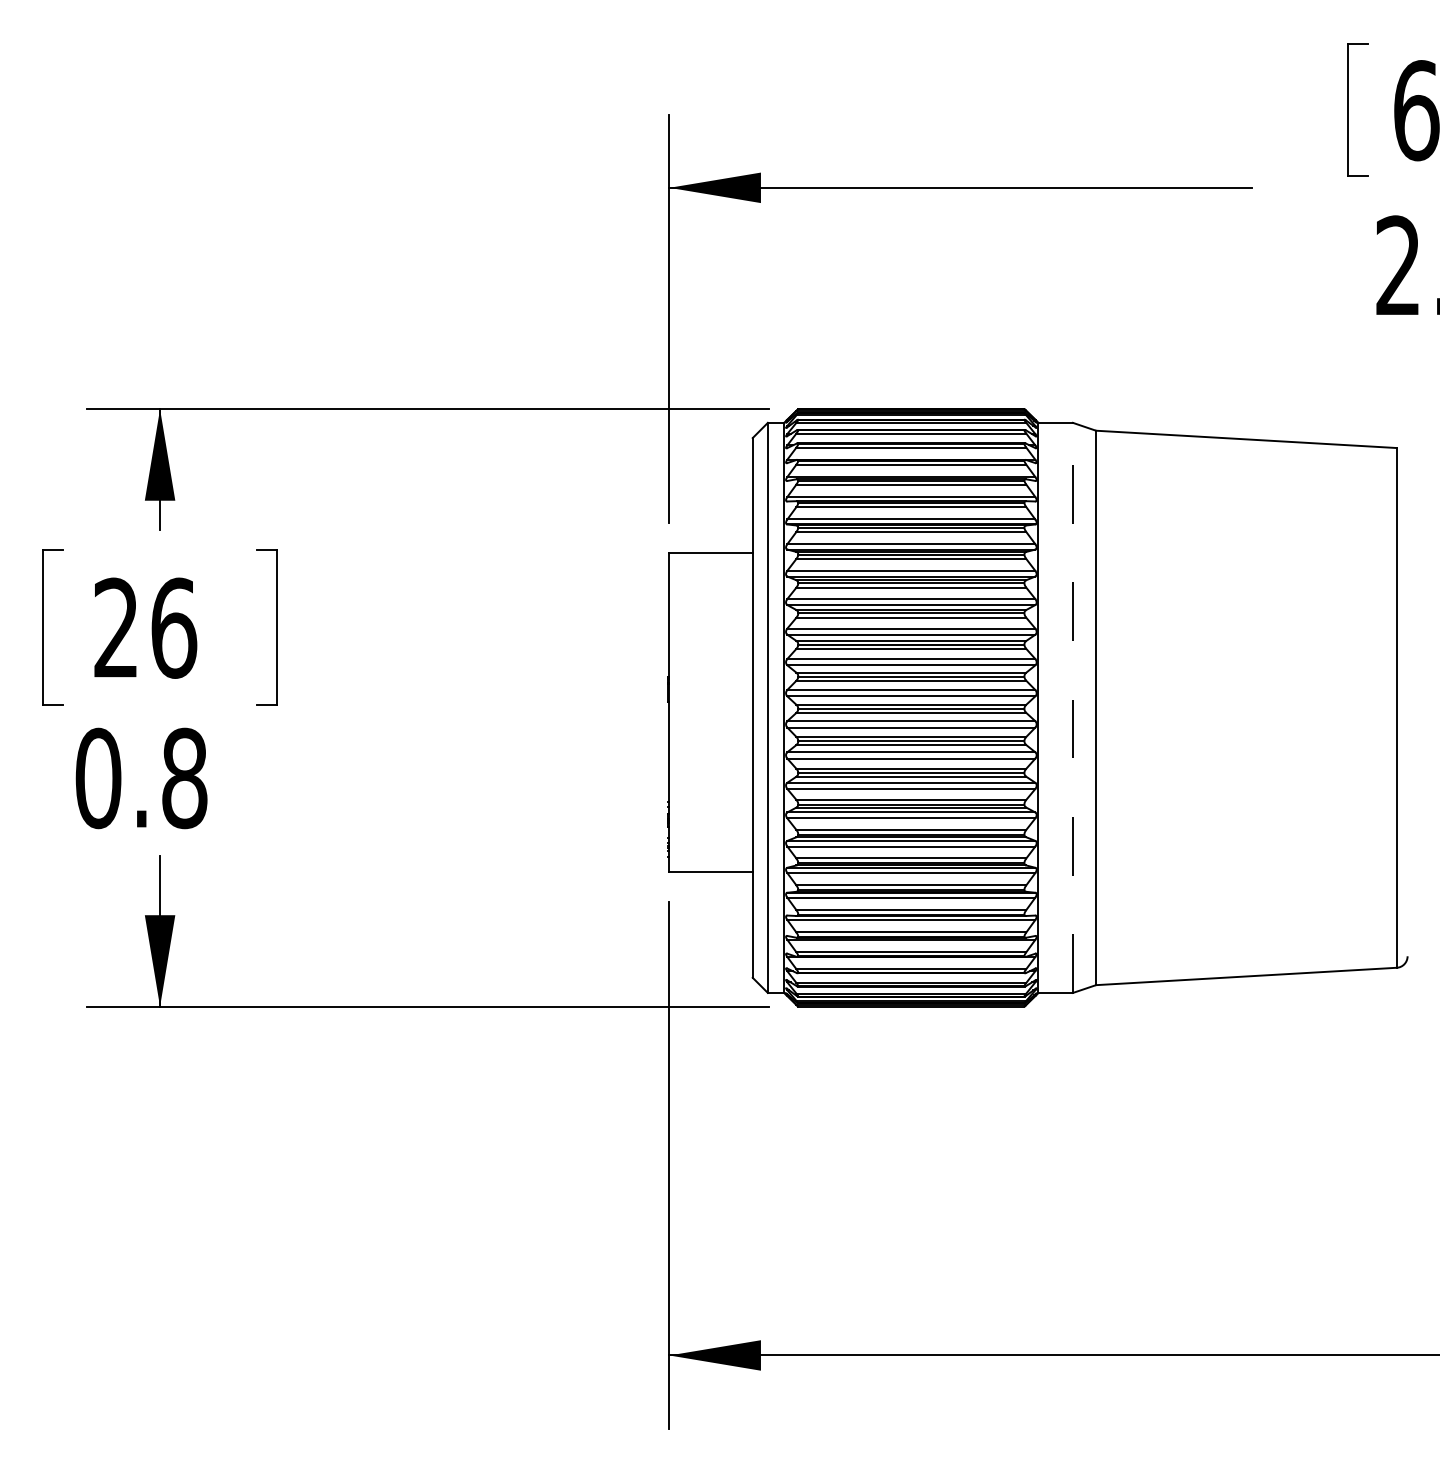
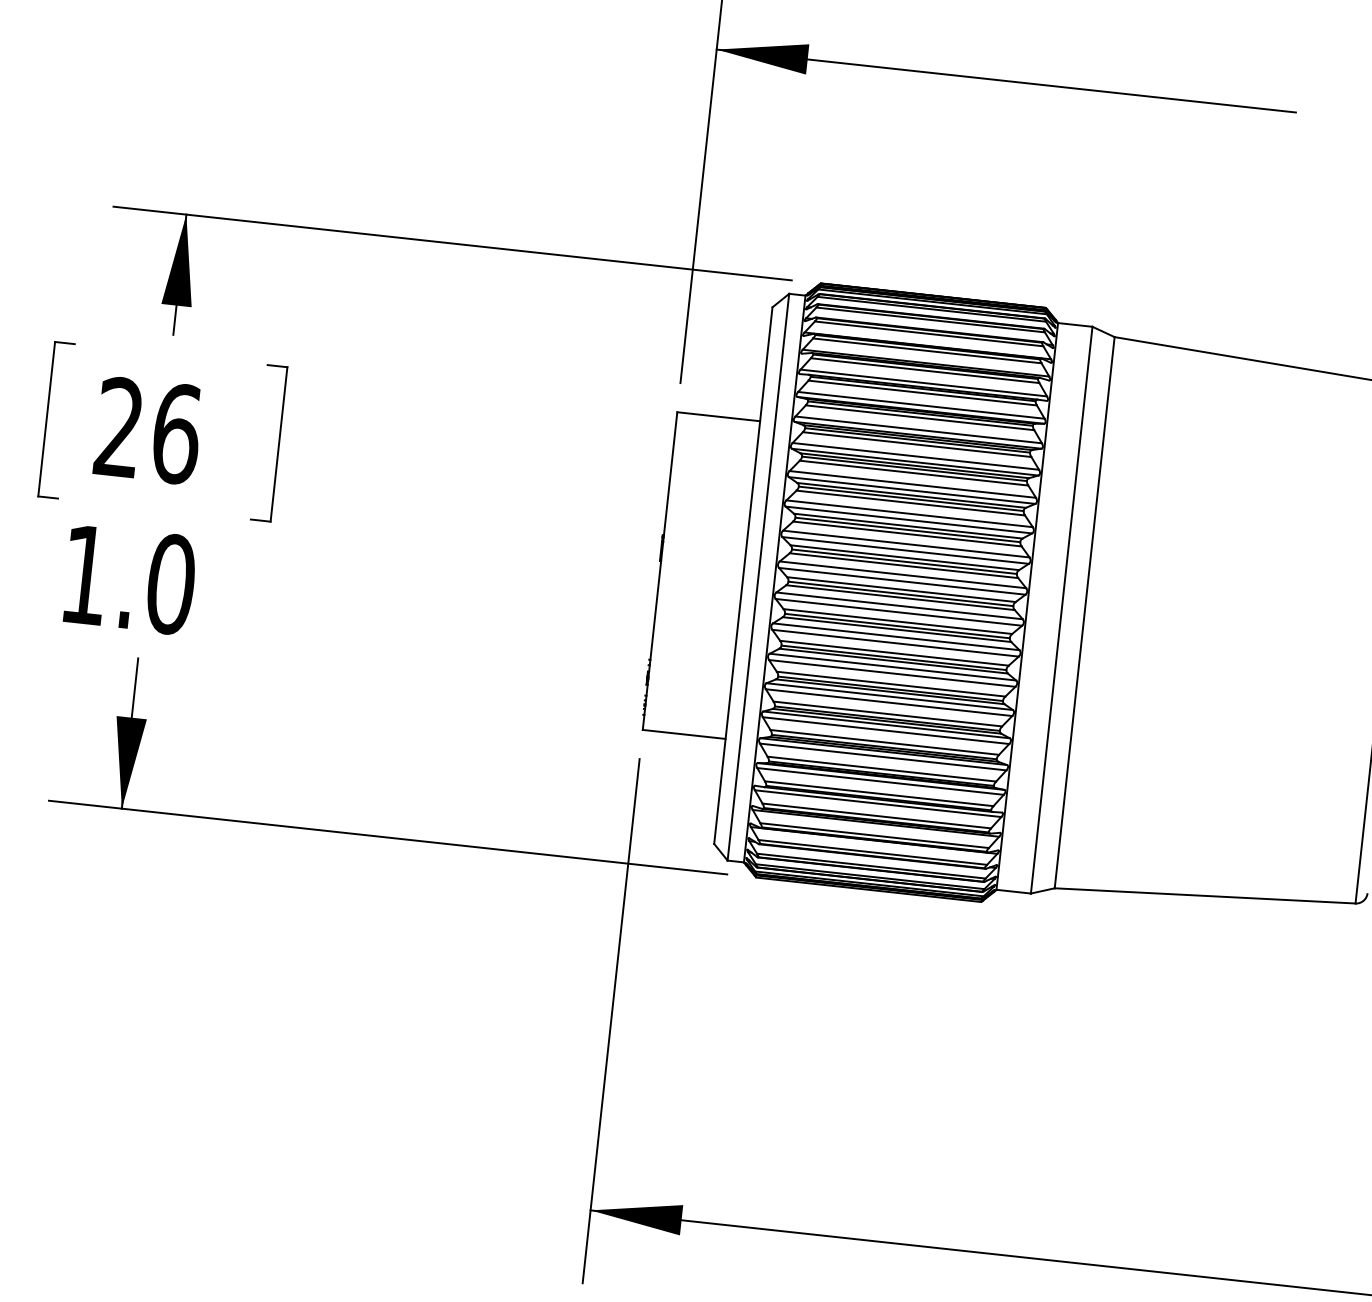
line: (1072, 707) -> (1061, 609), dashed -> solid
text: (141, 778) -> (128, 579), 0.8 -> 1.0

